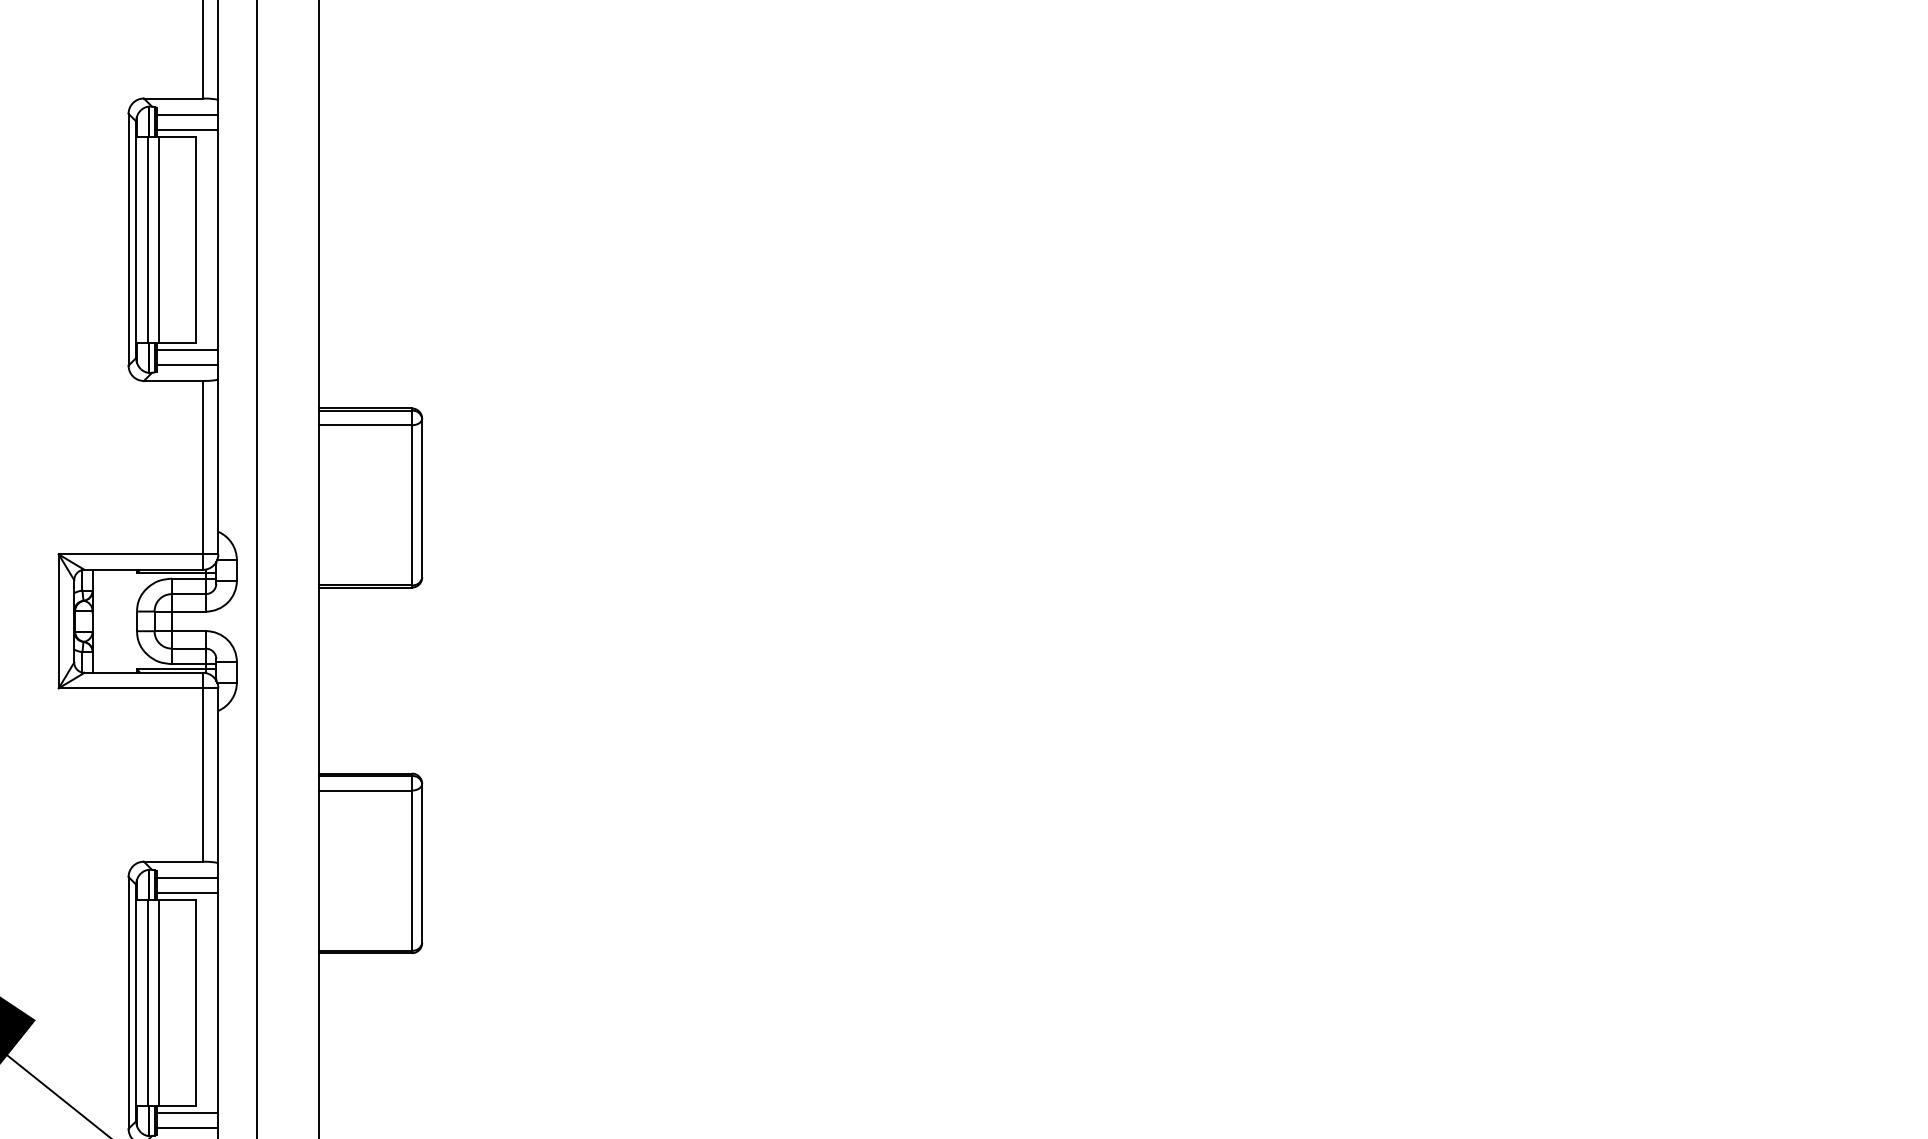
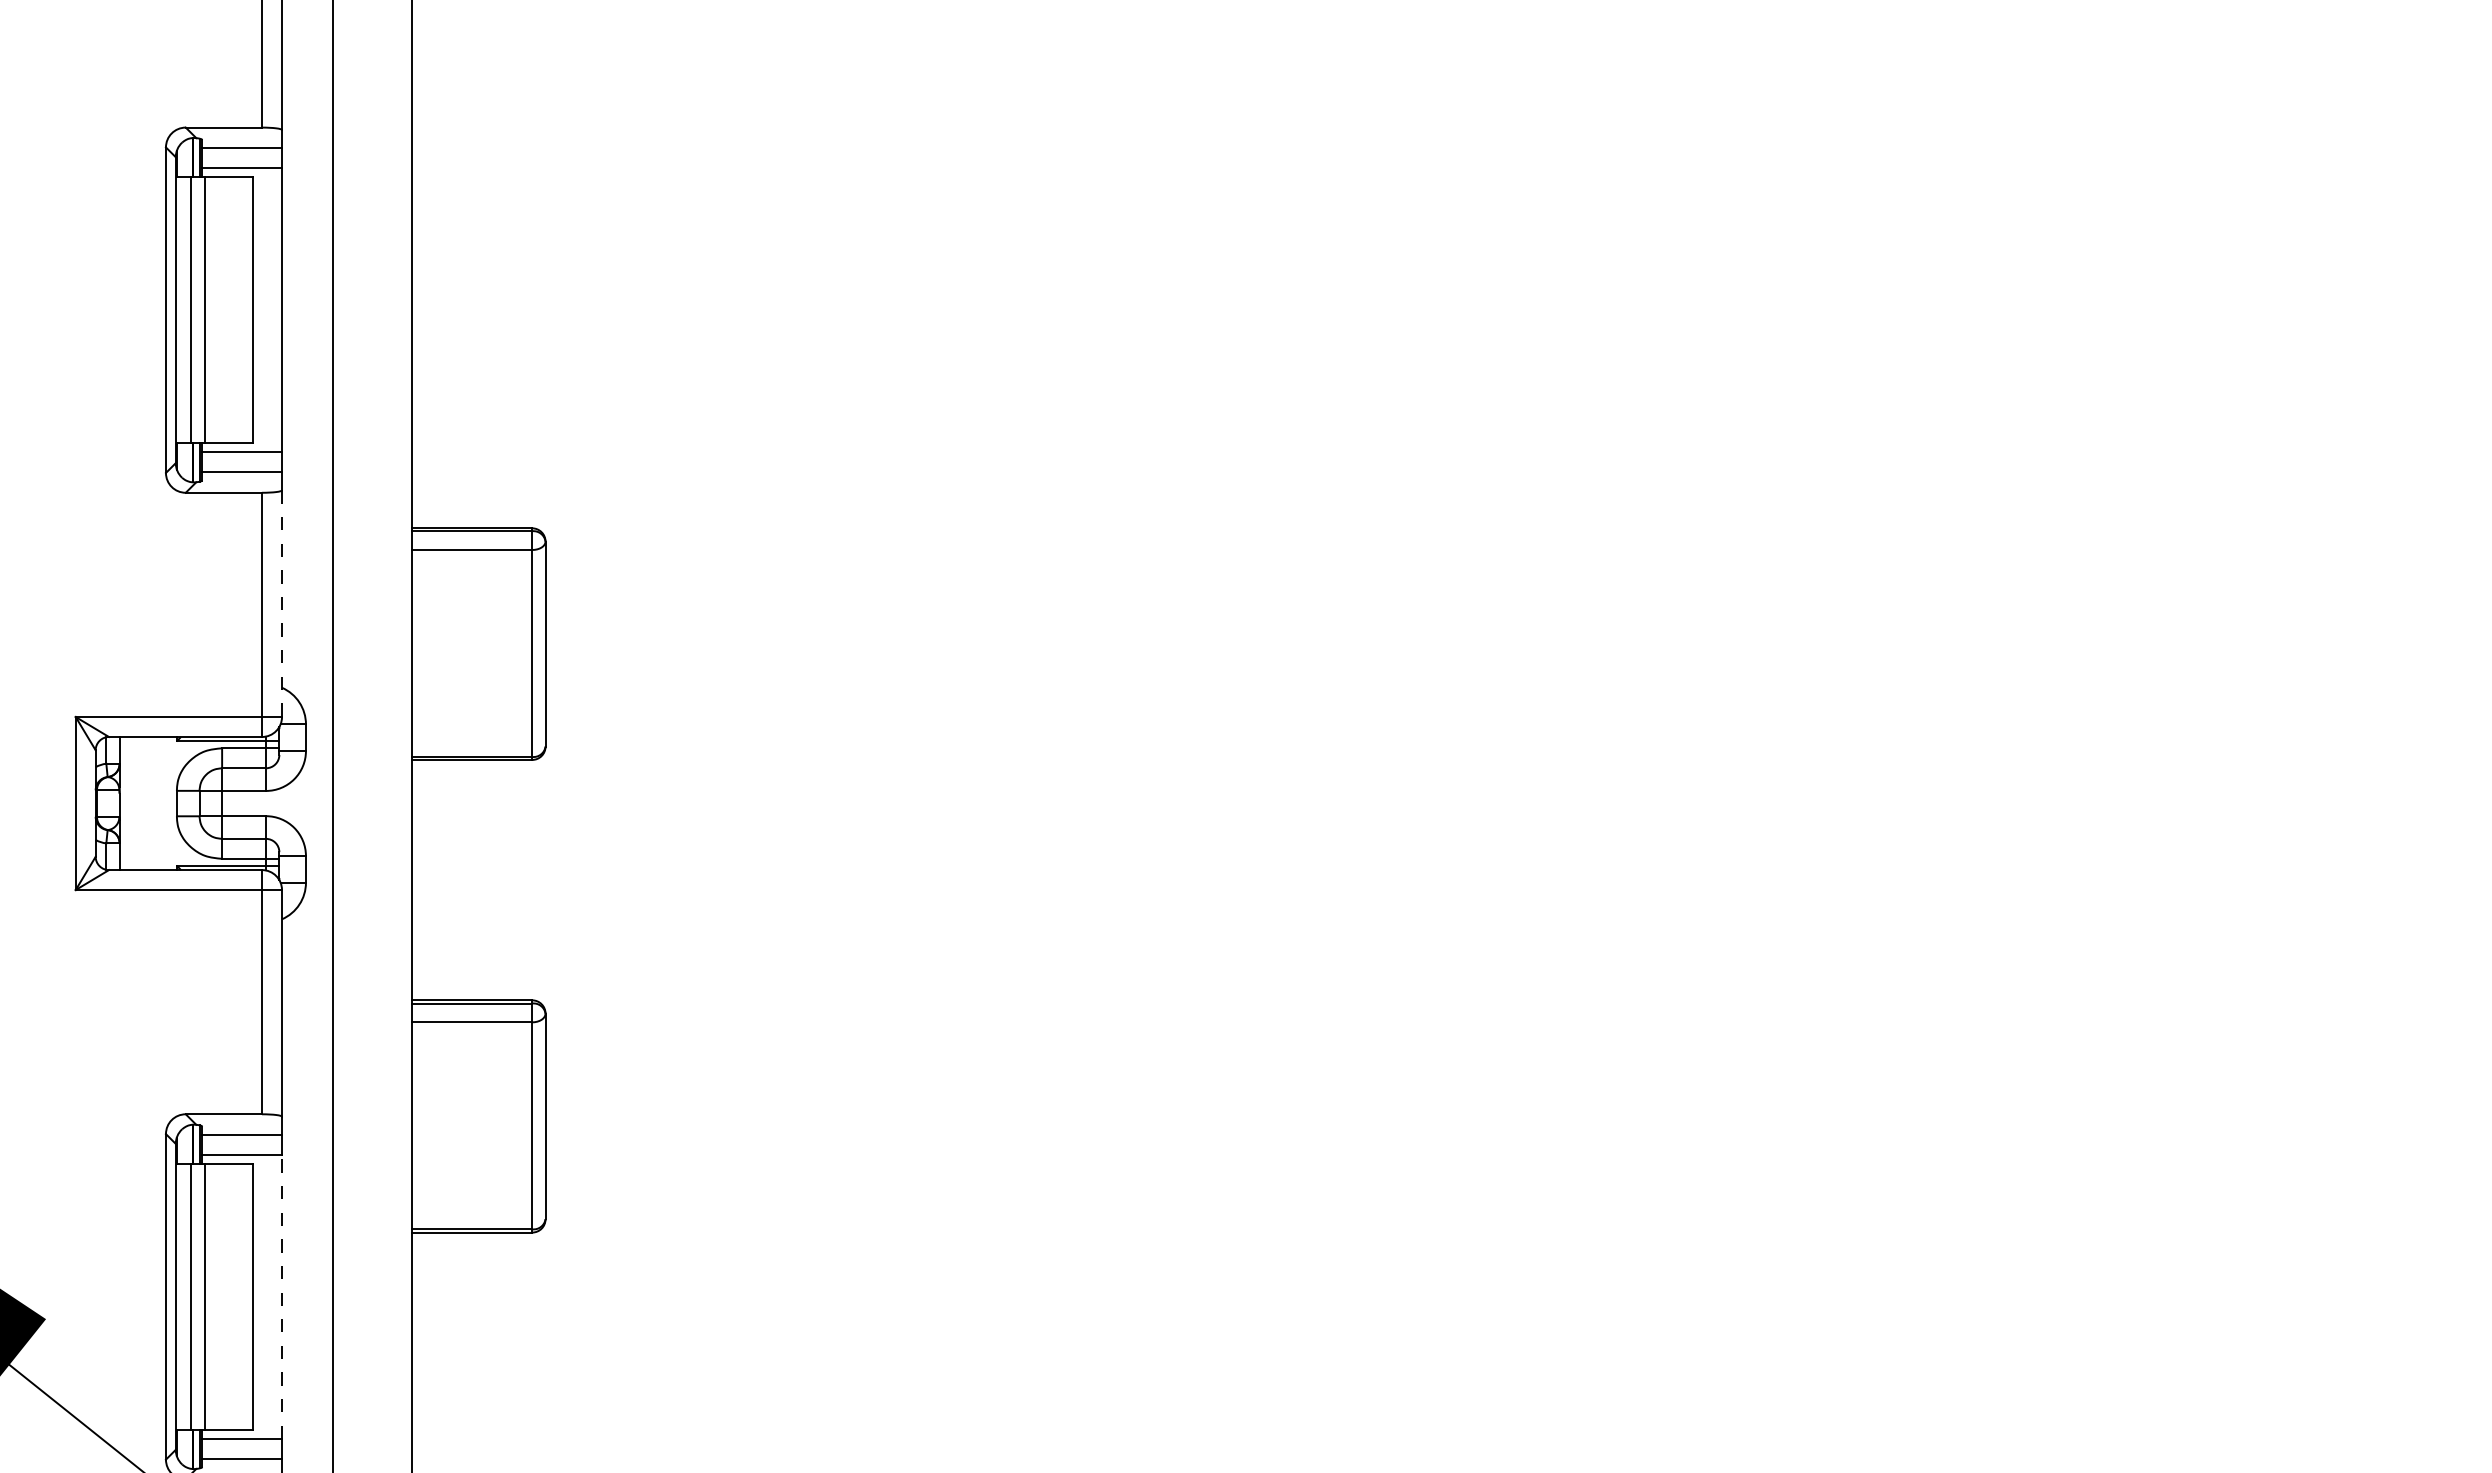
line: (218, 467) -> (282, 604), solid -> dashed
line: (218, 1002) -> (282, 1296), solid -> dashed

